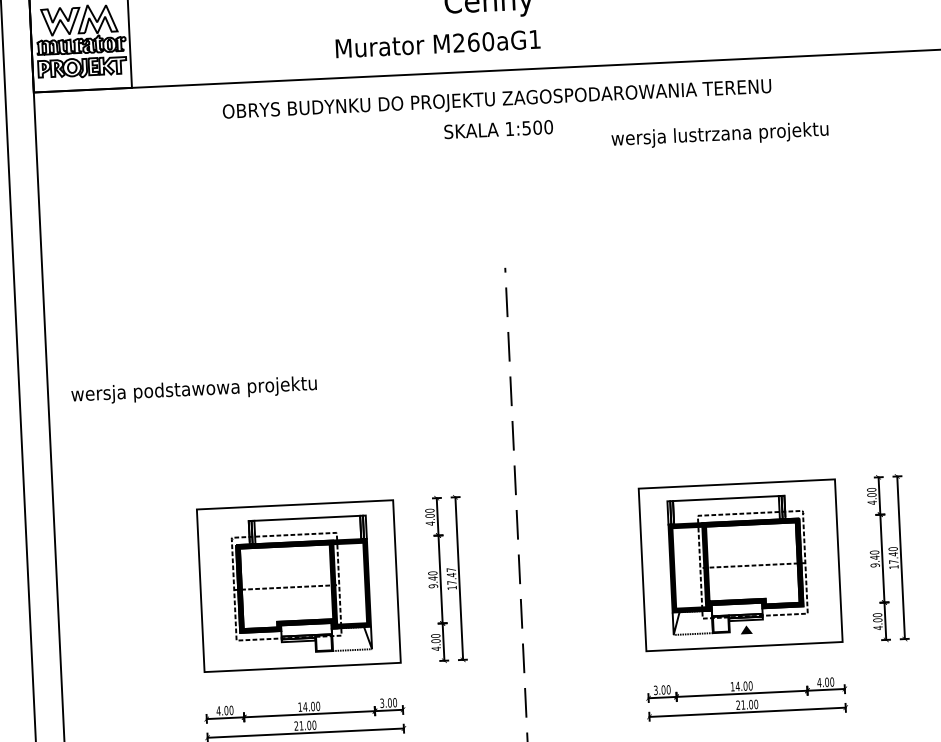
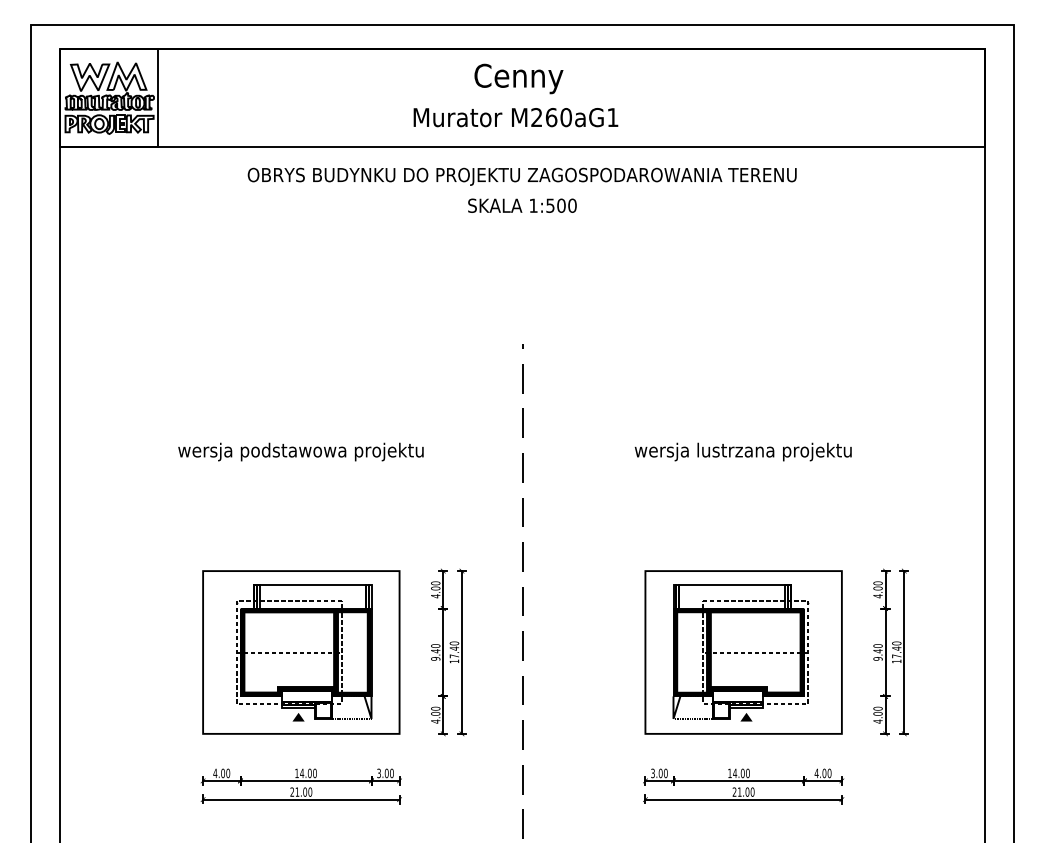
text: (437, 44) -> (515, 117), moved
text: (719, 134) -> (742, 451), moved
text: (193, 389) -> (300, 451), moved
text: (451, 569) -> (454, 643), 17.47 -> 17.40
fill: (299, 650) -> (298, 716), added

